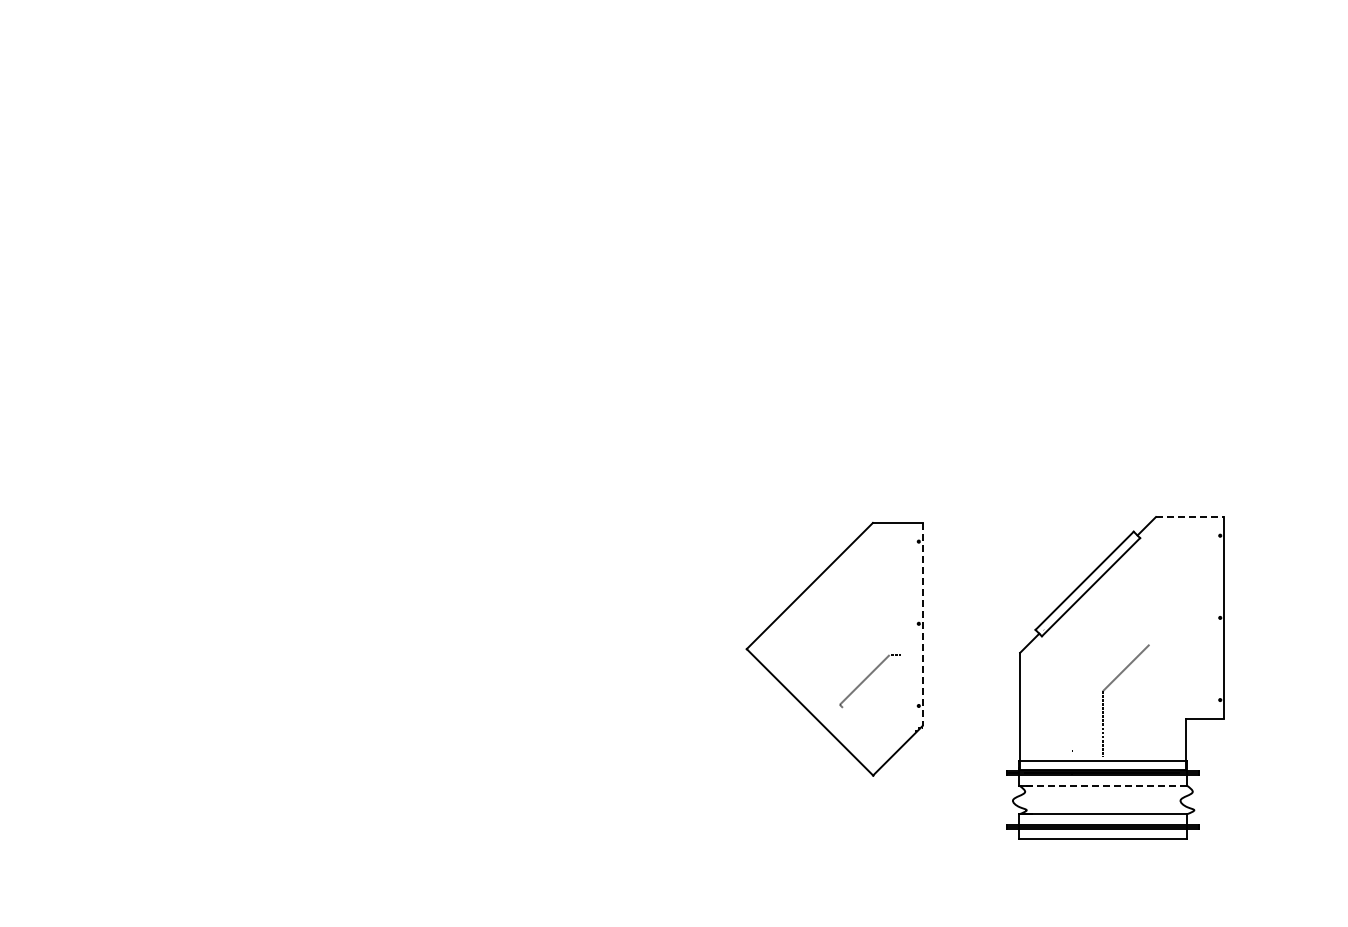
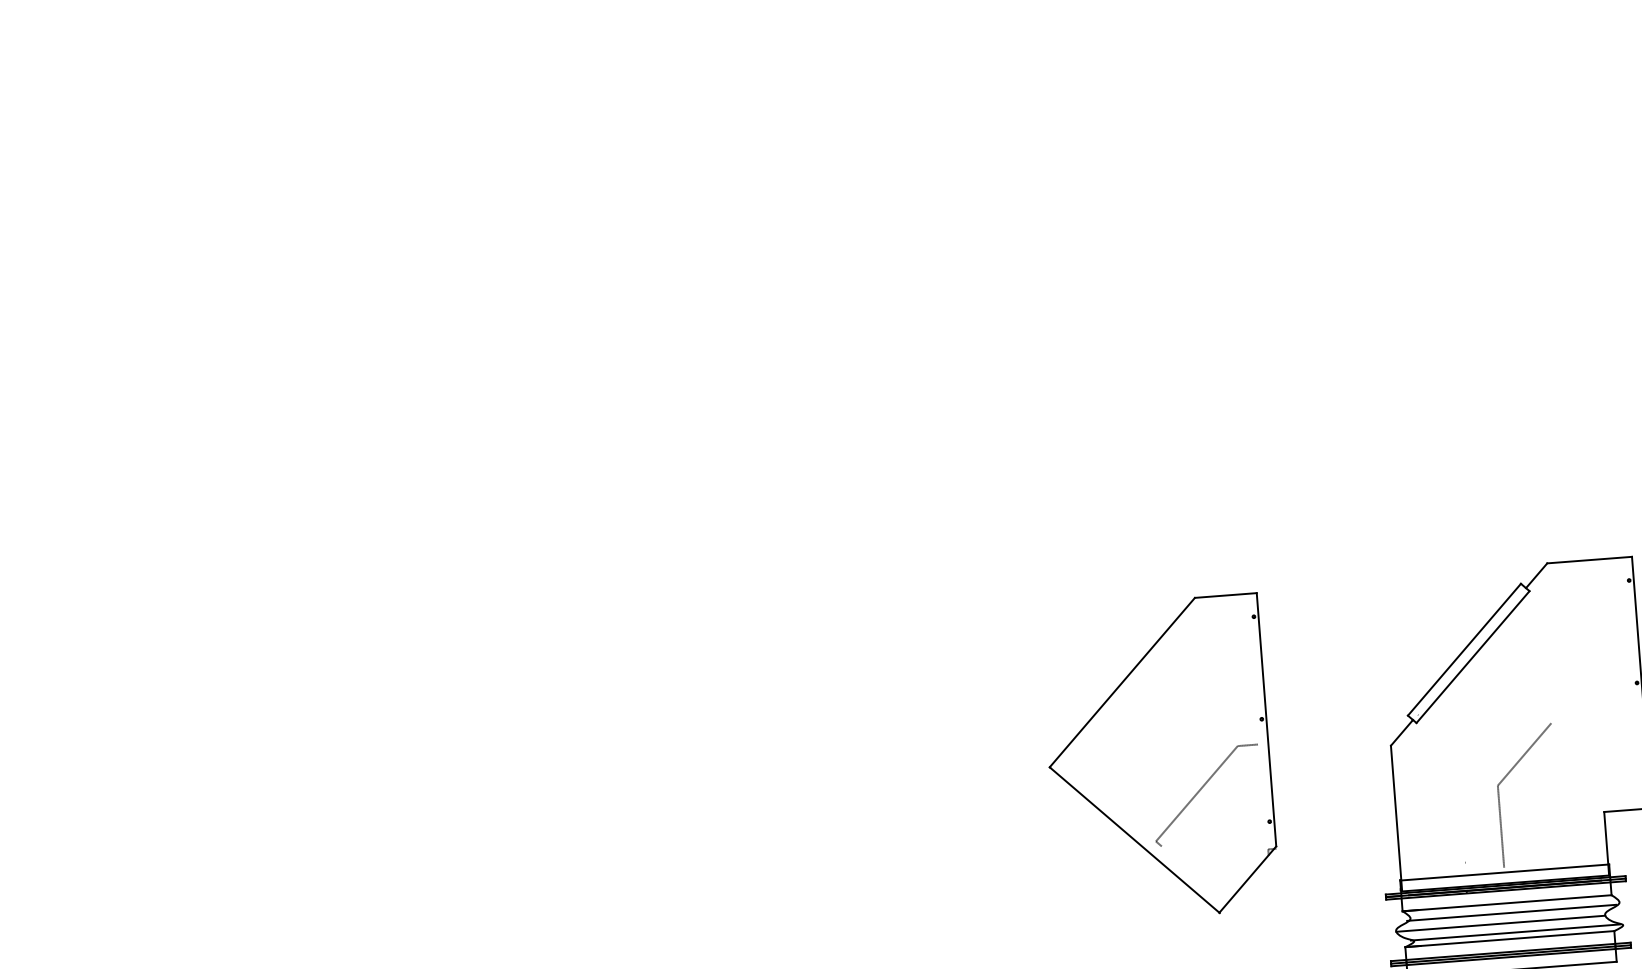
line: (1189, 517) -> (1589, 560), dashed -> solid
line: (922, 624) -> (1266, 719), dashed -> solid
part: (869, 681) -> (1205, 795), size x1.43
line: (1103, 785) -> (1507, 903), dashed -> solid
line: (1105, 793) -> (1510, 912), added
line: (1096, 801) -> (1500, 923), added
line: (1107, 809) -> (1514, 932), added

